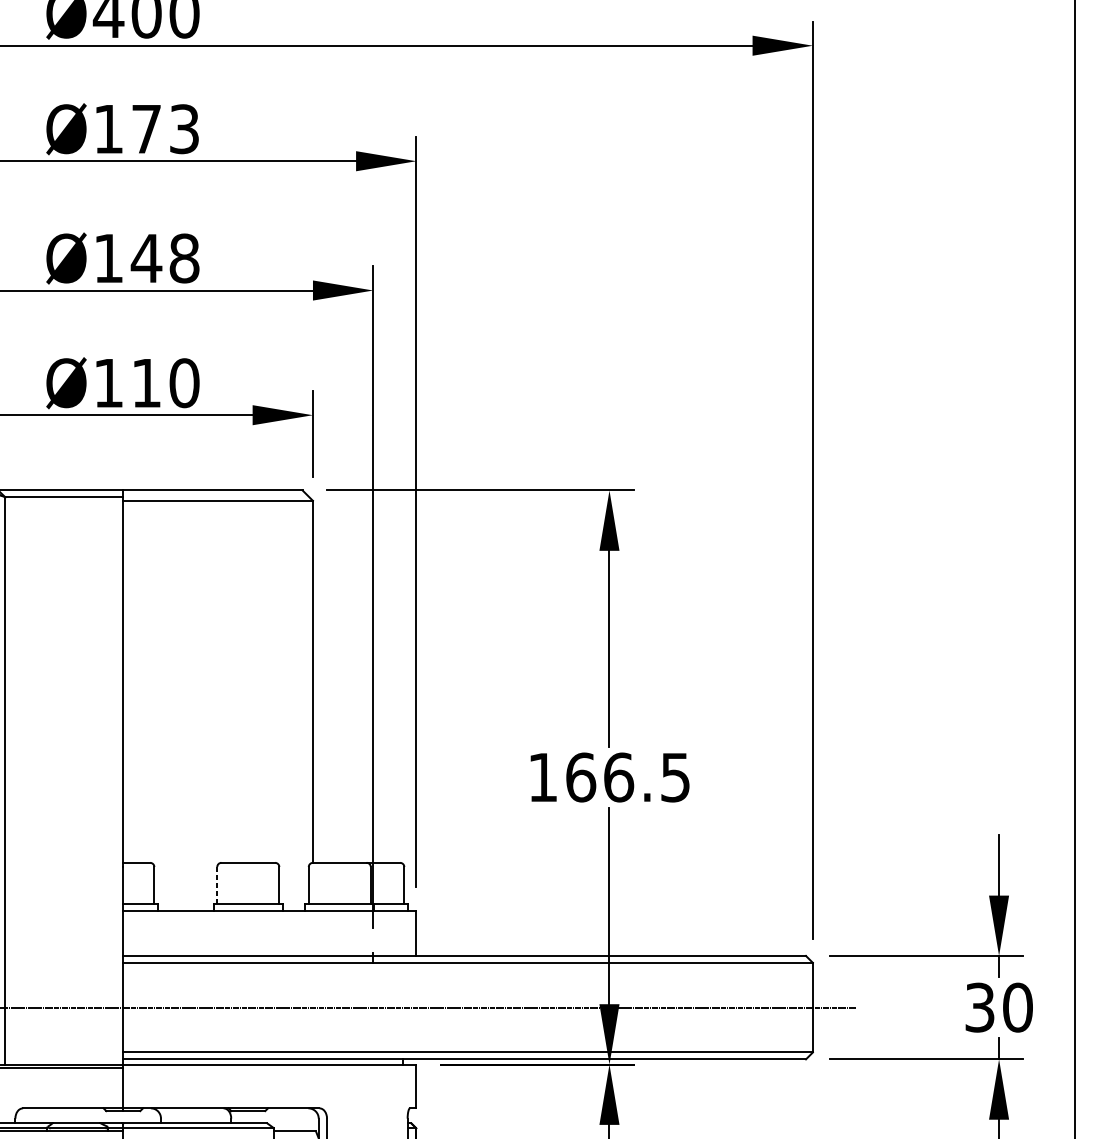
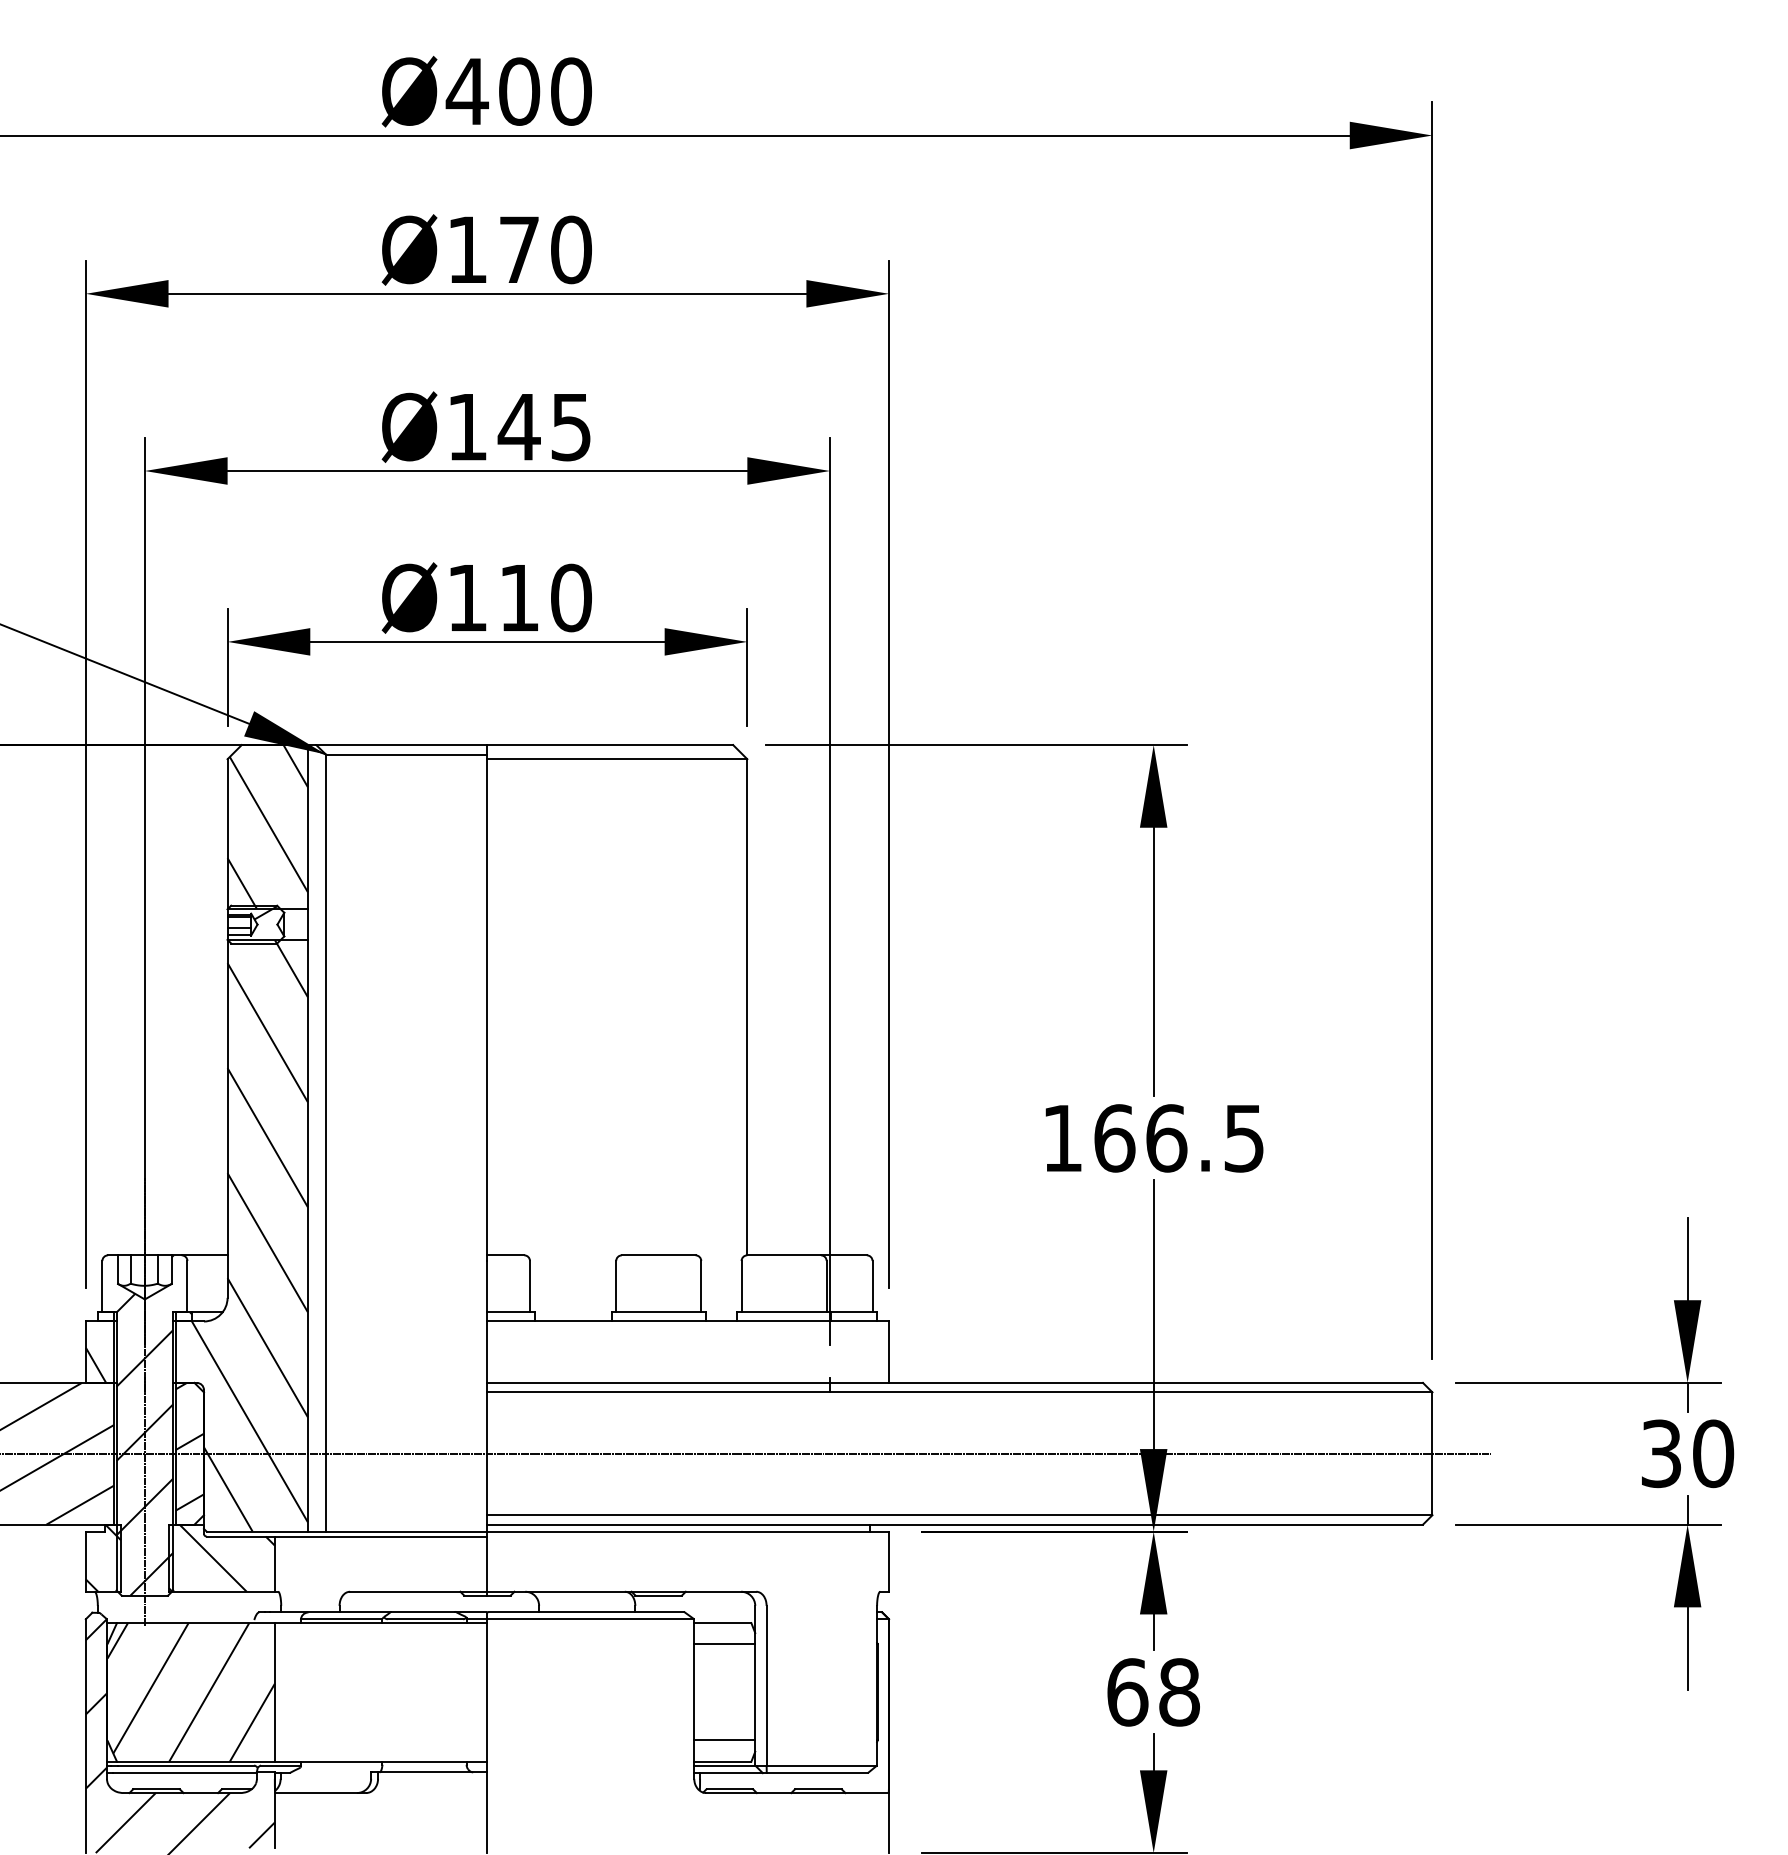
text: (184, 128) -> (571, 249), Ø173 -> Ø170
text: (184, 258) -> (571, 426), Ø148 -> Ø145
line: (217, 885) -> (616, 1286), dashed -> solid

